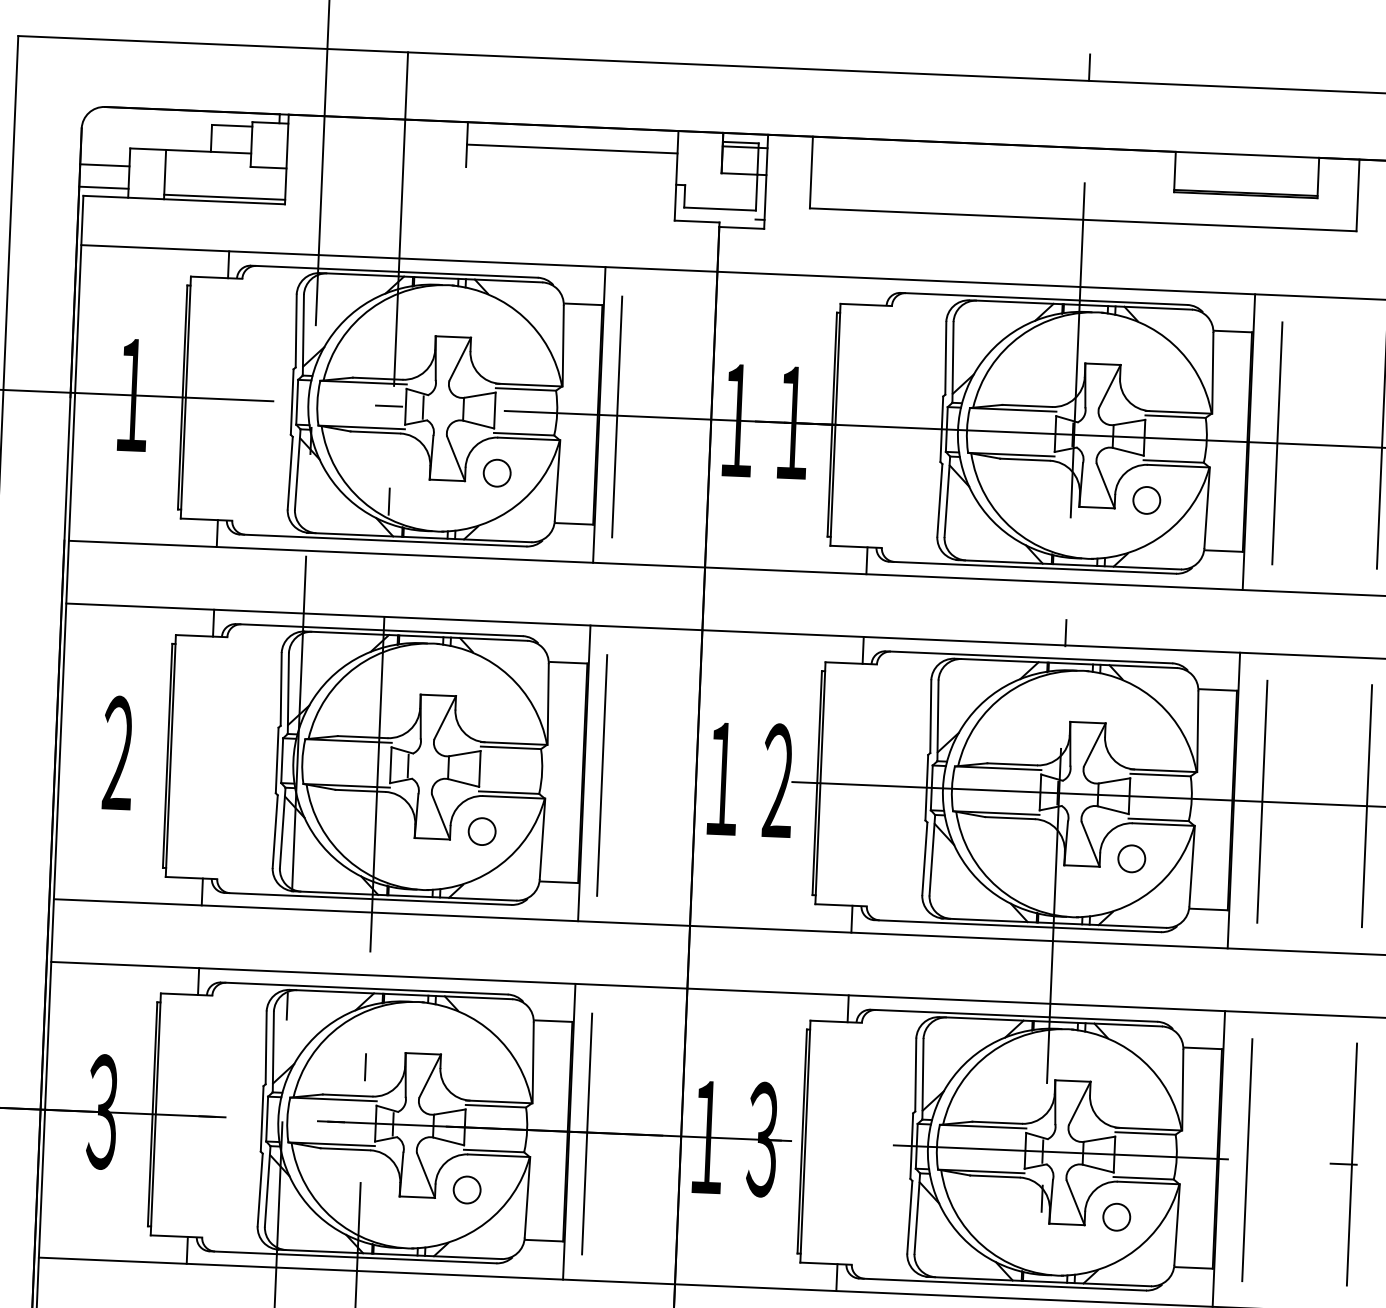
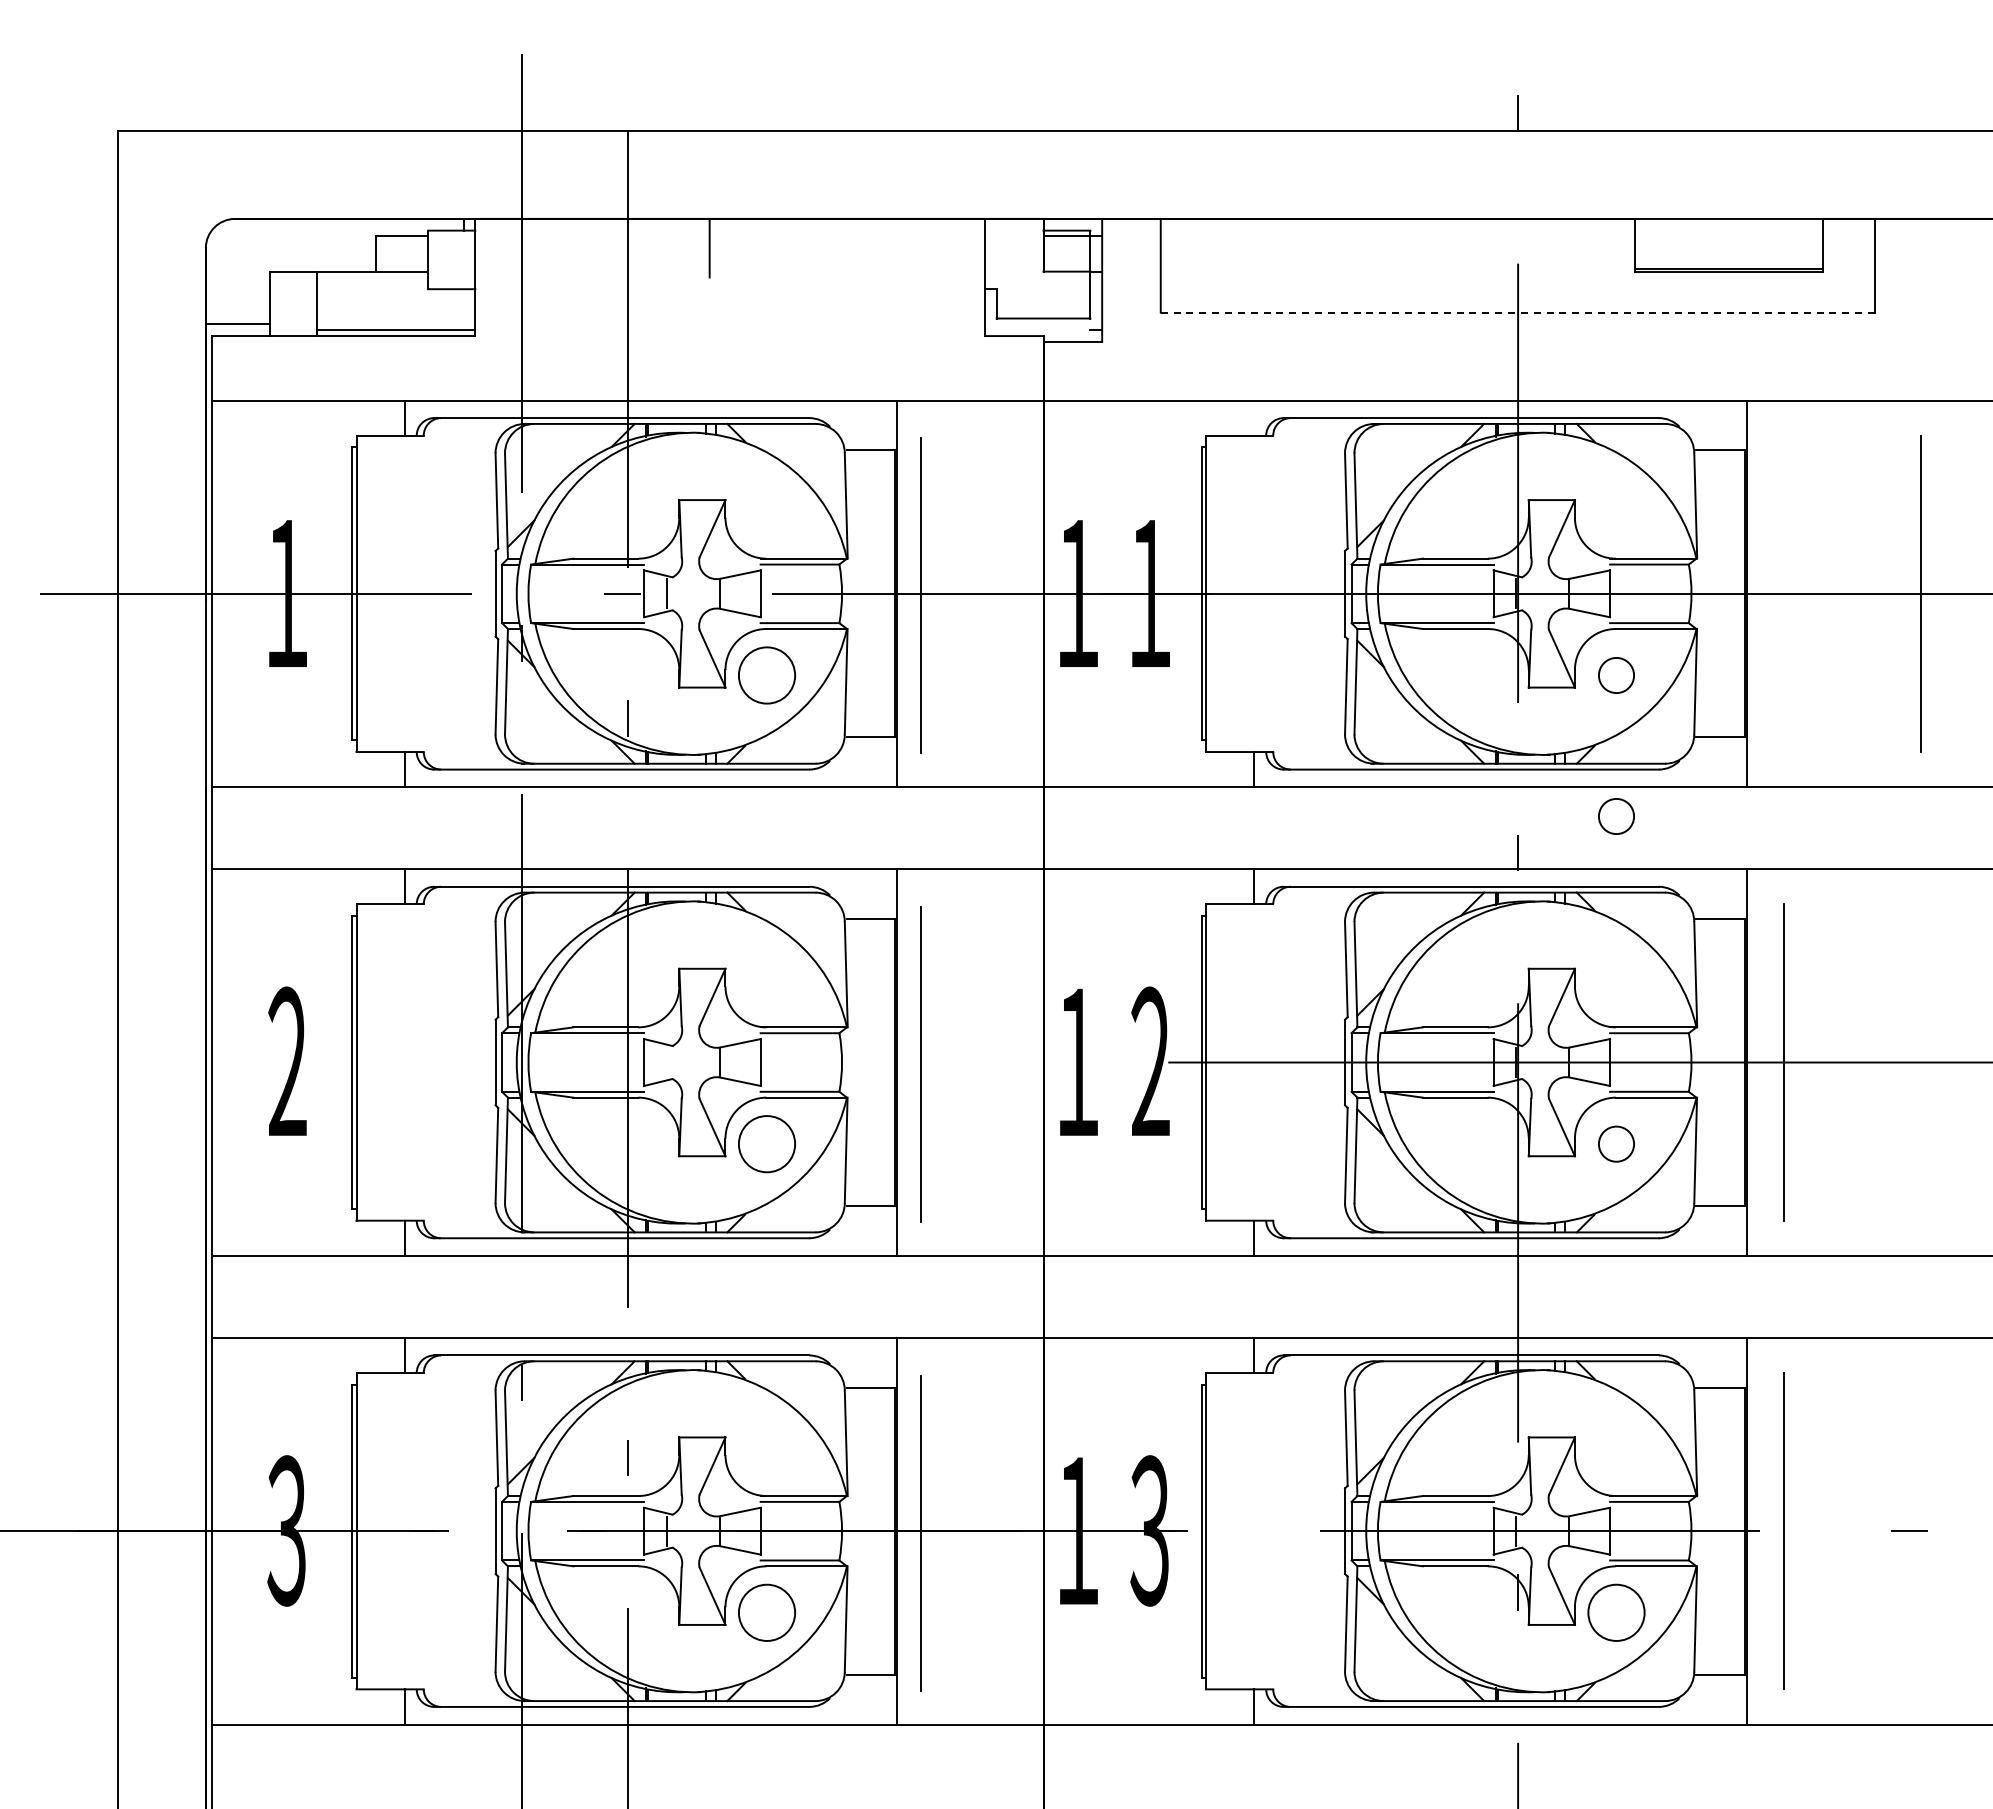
line: (571, 149) -> (846, 248), removed
line: (104, 165) -> (237, 295), removed
line: (1083, 219) -> (1518, 312), solid -> dashed
line: (1277, 443) -> (1783, 593), removed
circle: (496, 473) -> (766, 675), size x1.6
circle: (1142, 608) -> (1616, 816), added
line: (407, 765) -> (666, 1062), removed
line: (1366, 806) -> (1920, 1062), removed
circle: (481, 831) -> (766, 1143), size x1.6
line: (1351, 1164) -> (1920, 1531), removed
circle: (466, 1189) -> (766, 1612), size x1.6
circle: (1116, 1216) -> (1616, 1612), size x1.6

